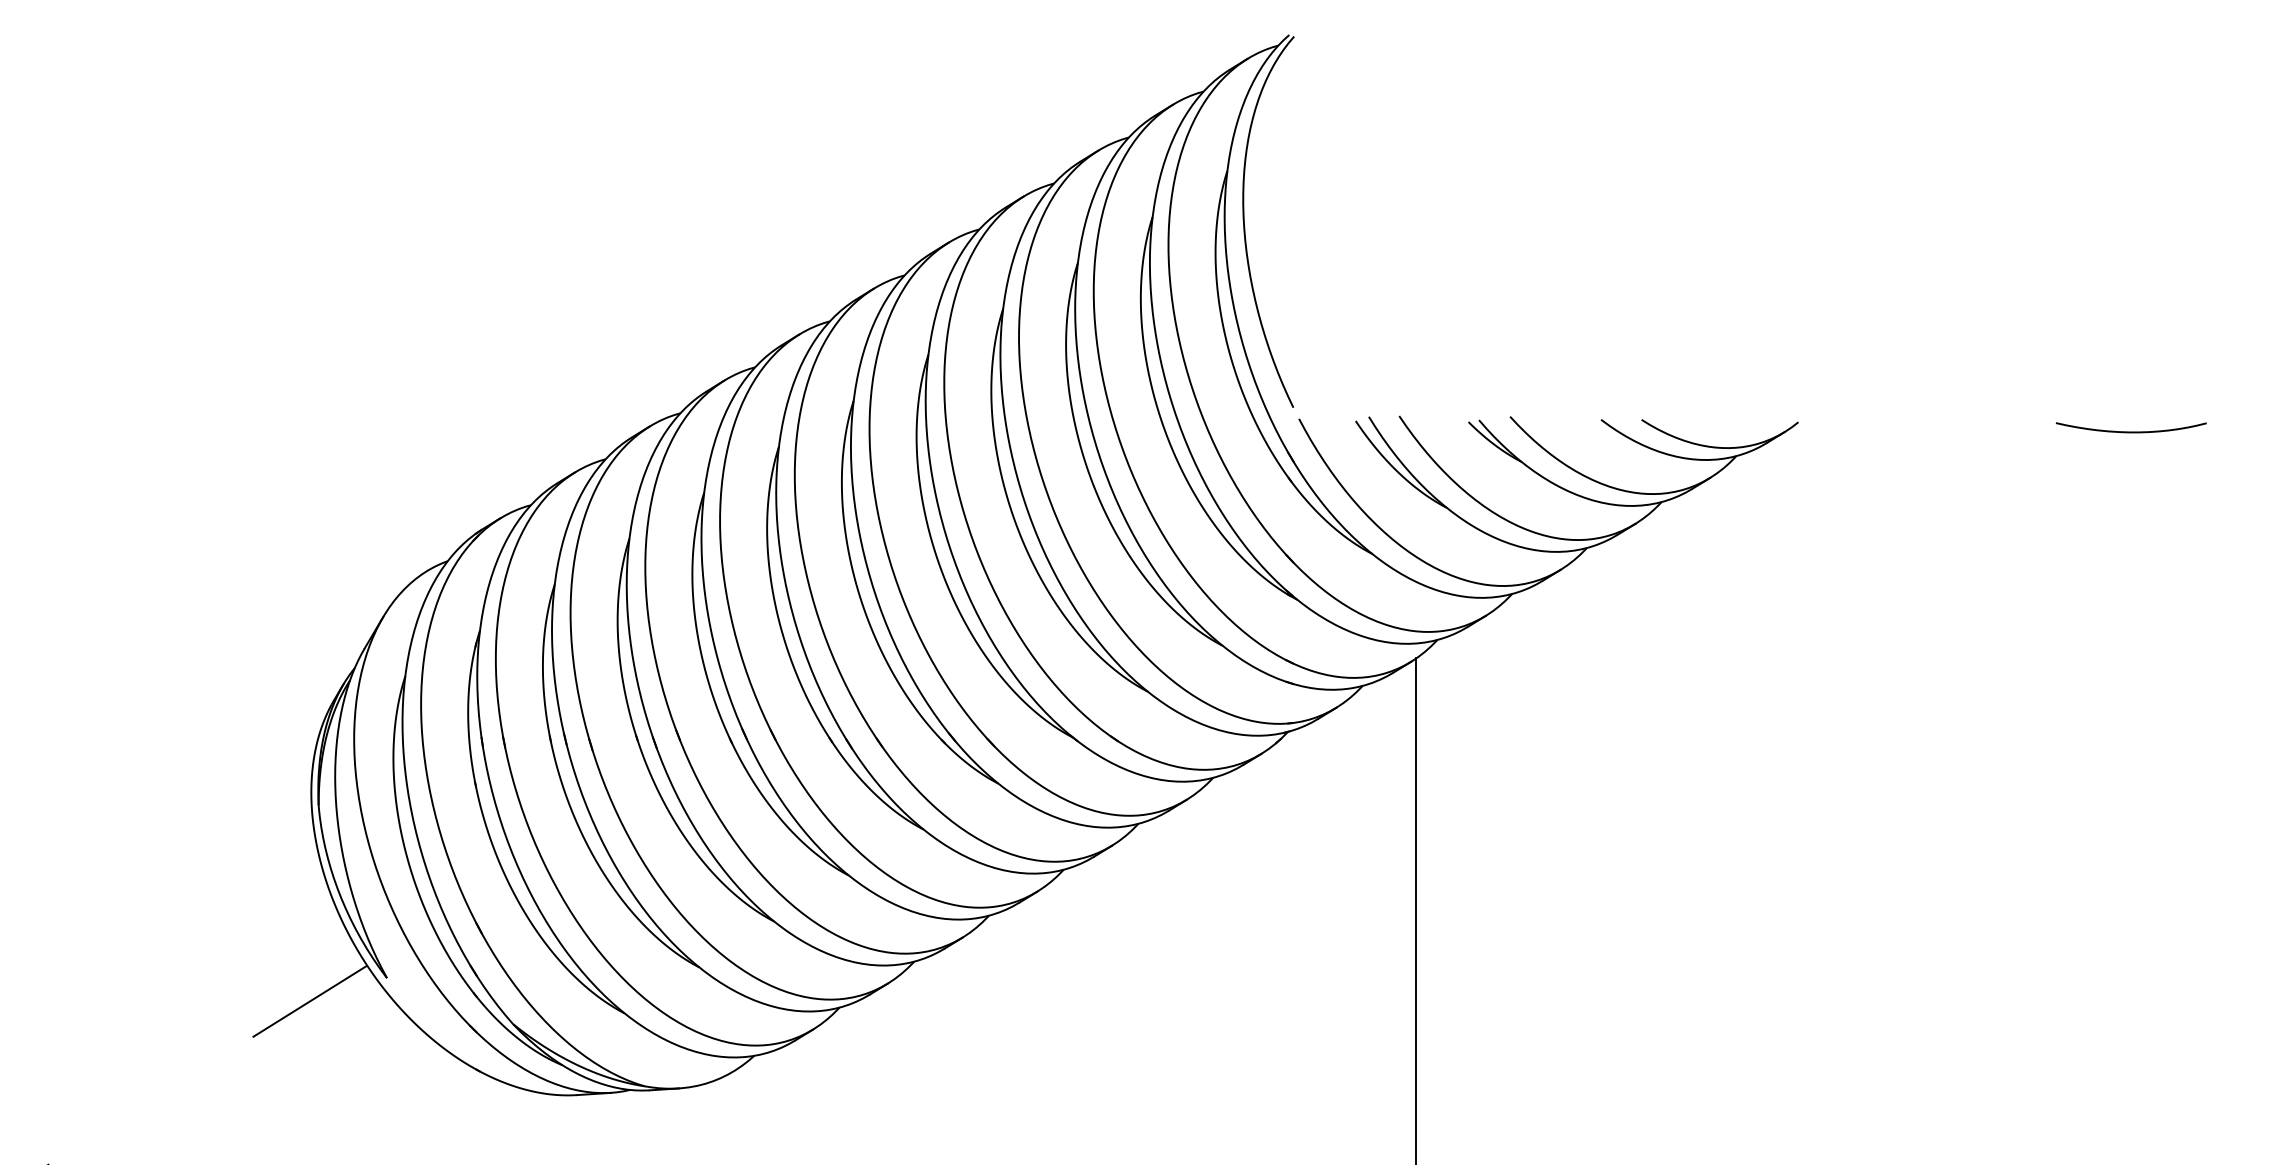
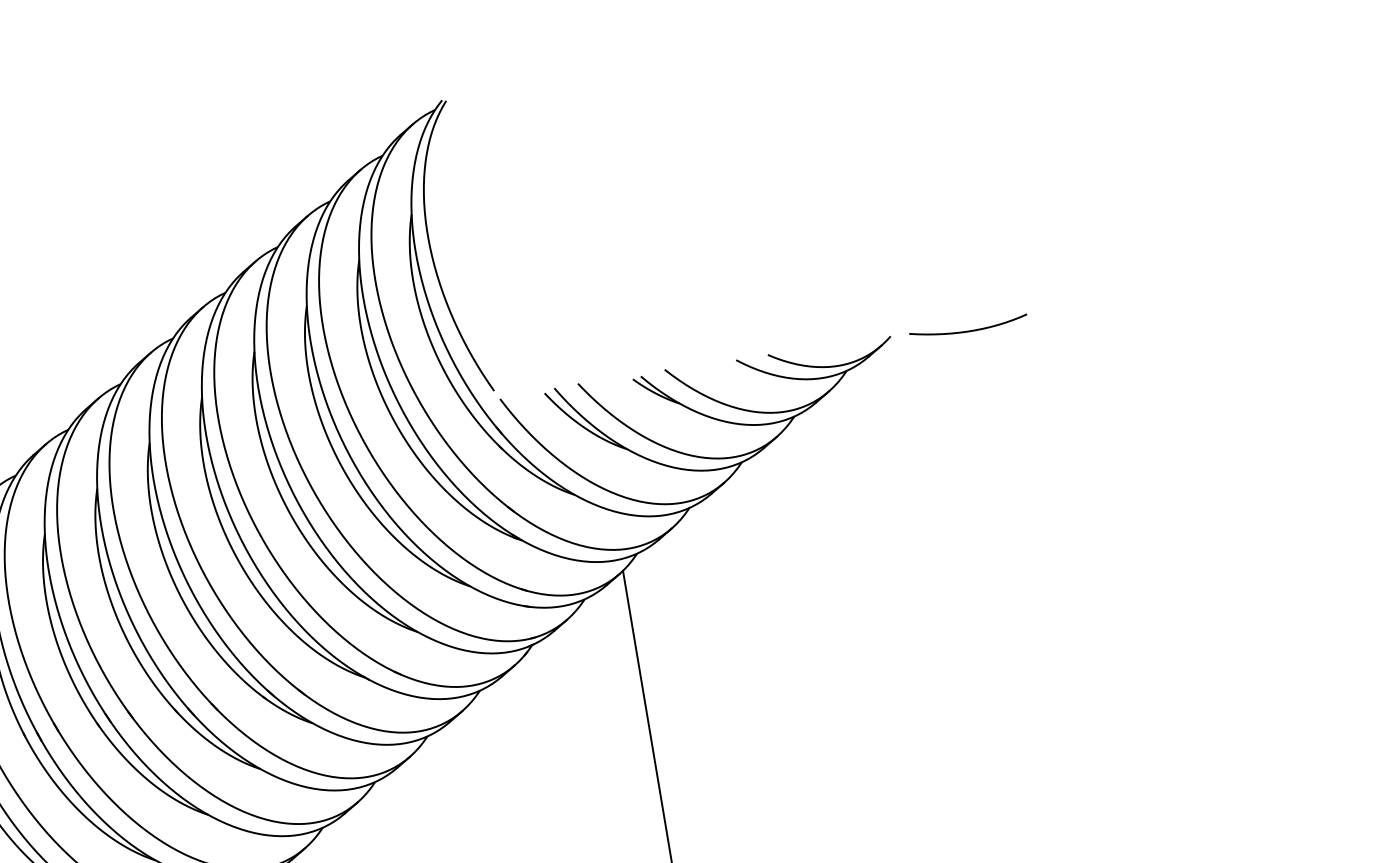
curve: (2130, 431) -> (968, 330), moved

